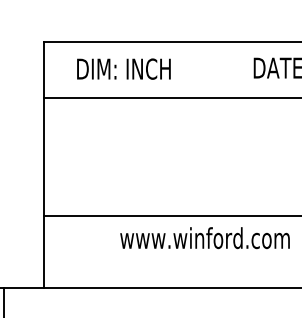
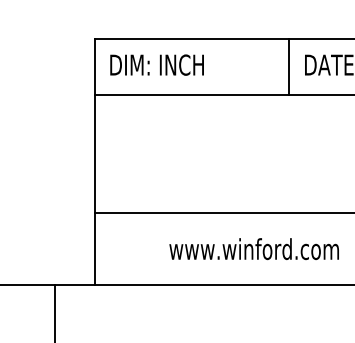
text: (123, 68) -> (156, 64), moved
line: (237, 69) -> (288, 66), added
text: (204, 238) -> (253, 249), moved

